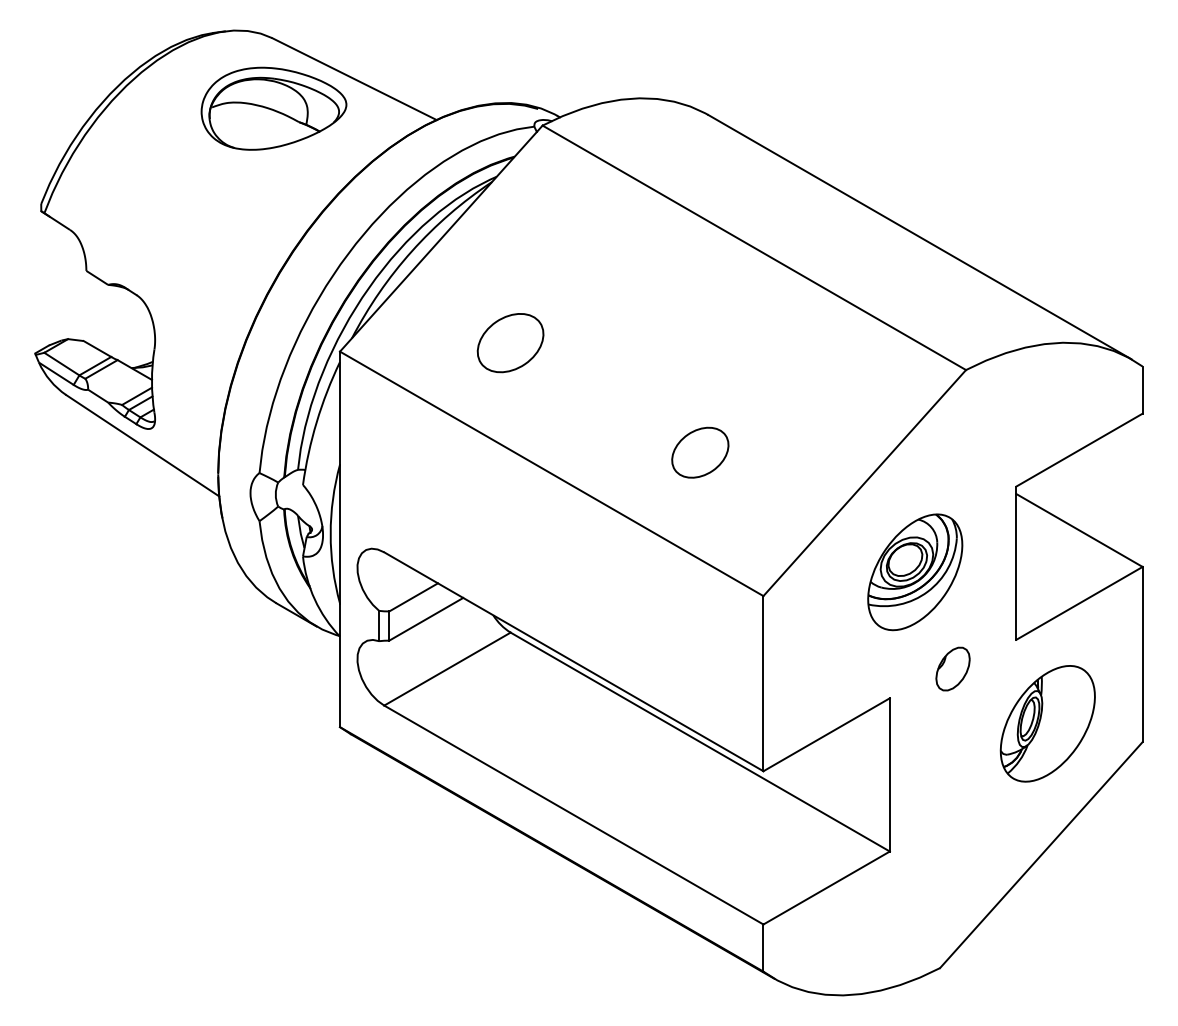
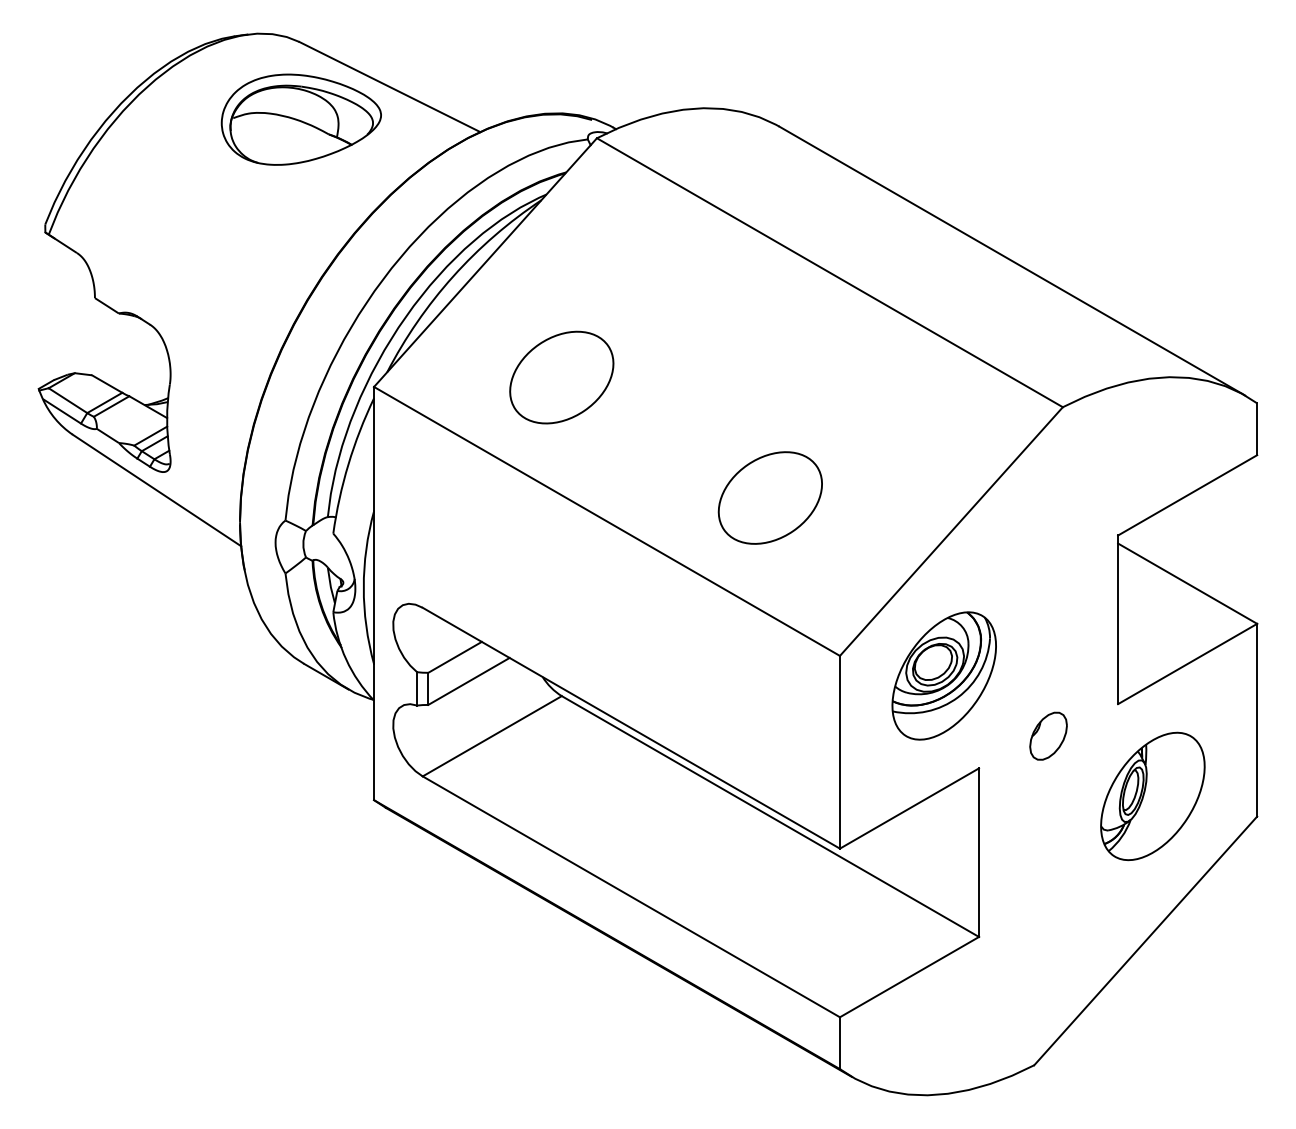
part: (510, 342) -> (561, 376), size x1.43
part: (700, 452) -> (770, 497), size x1.67
part: (915, 572) -> (944, 676), moved

